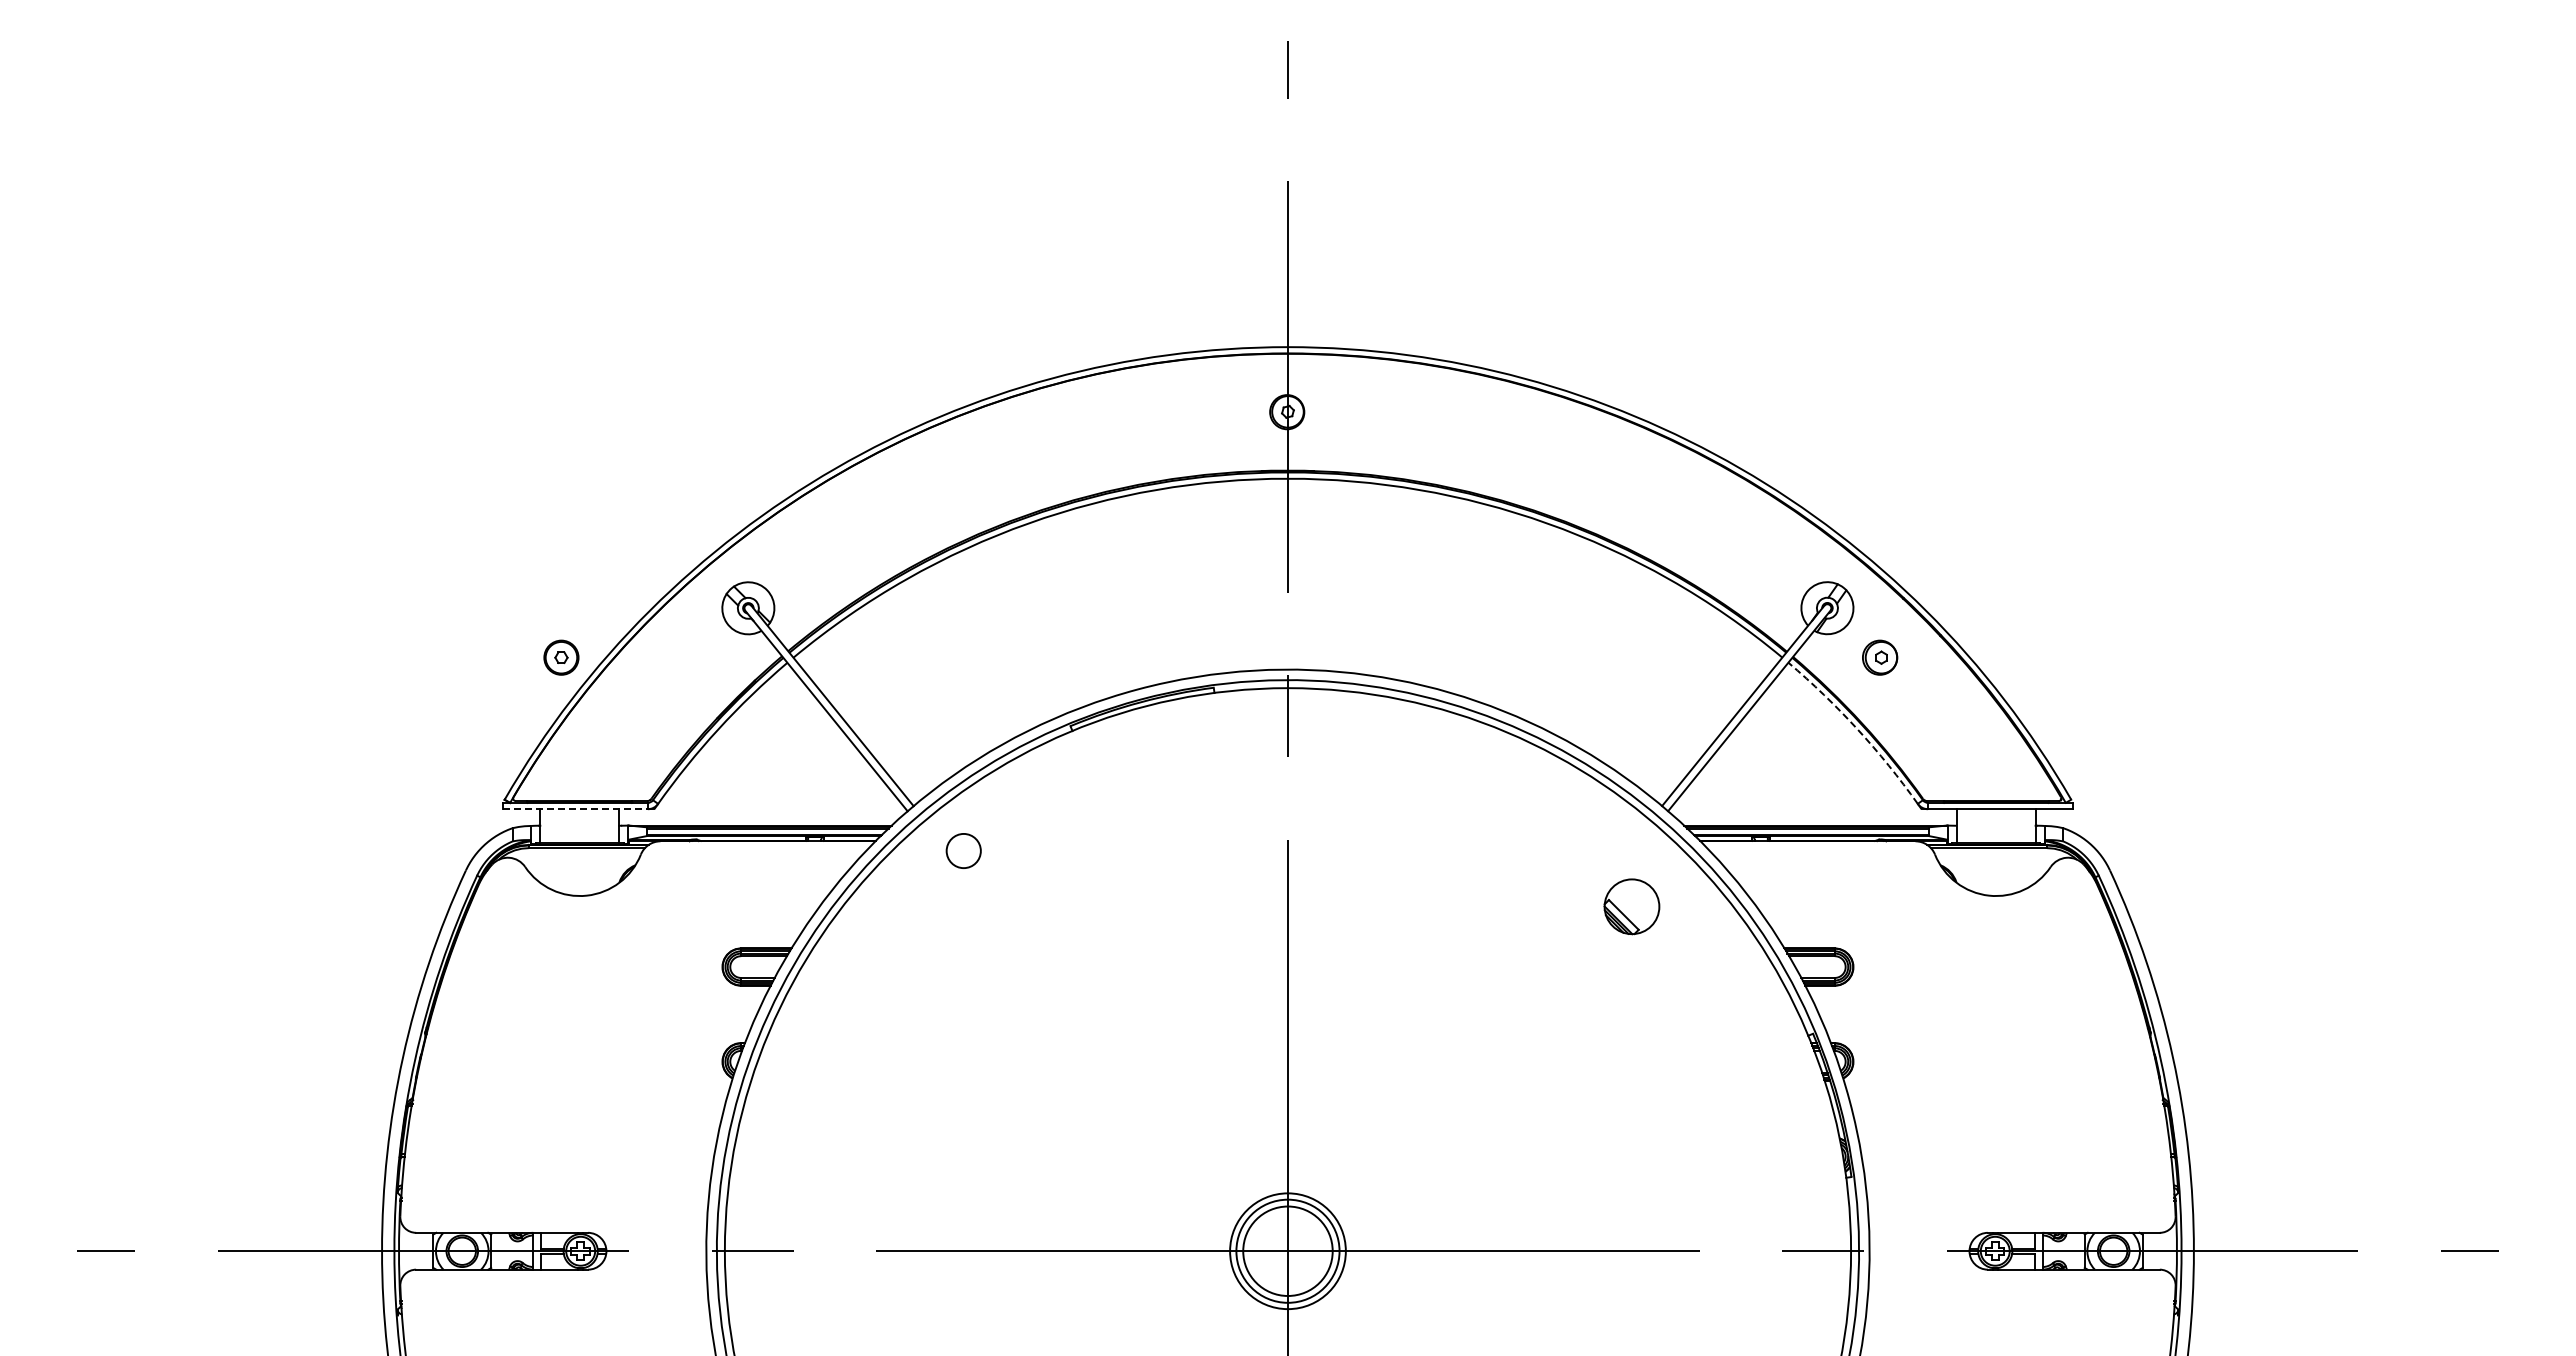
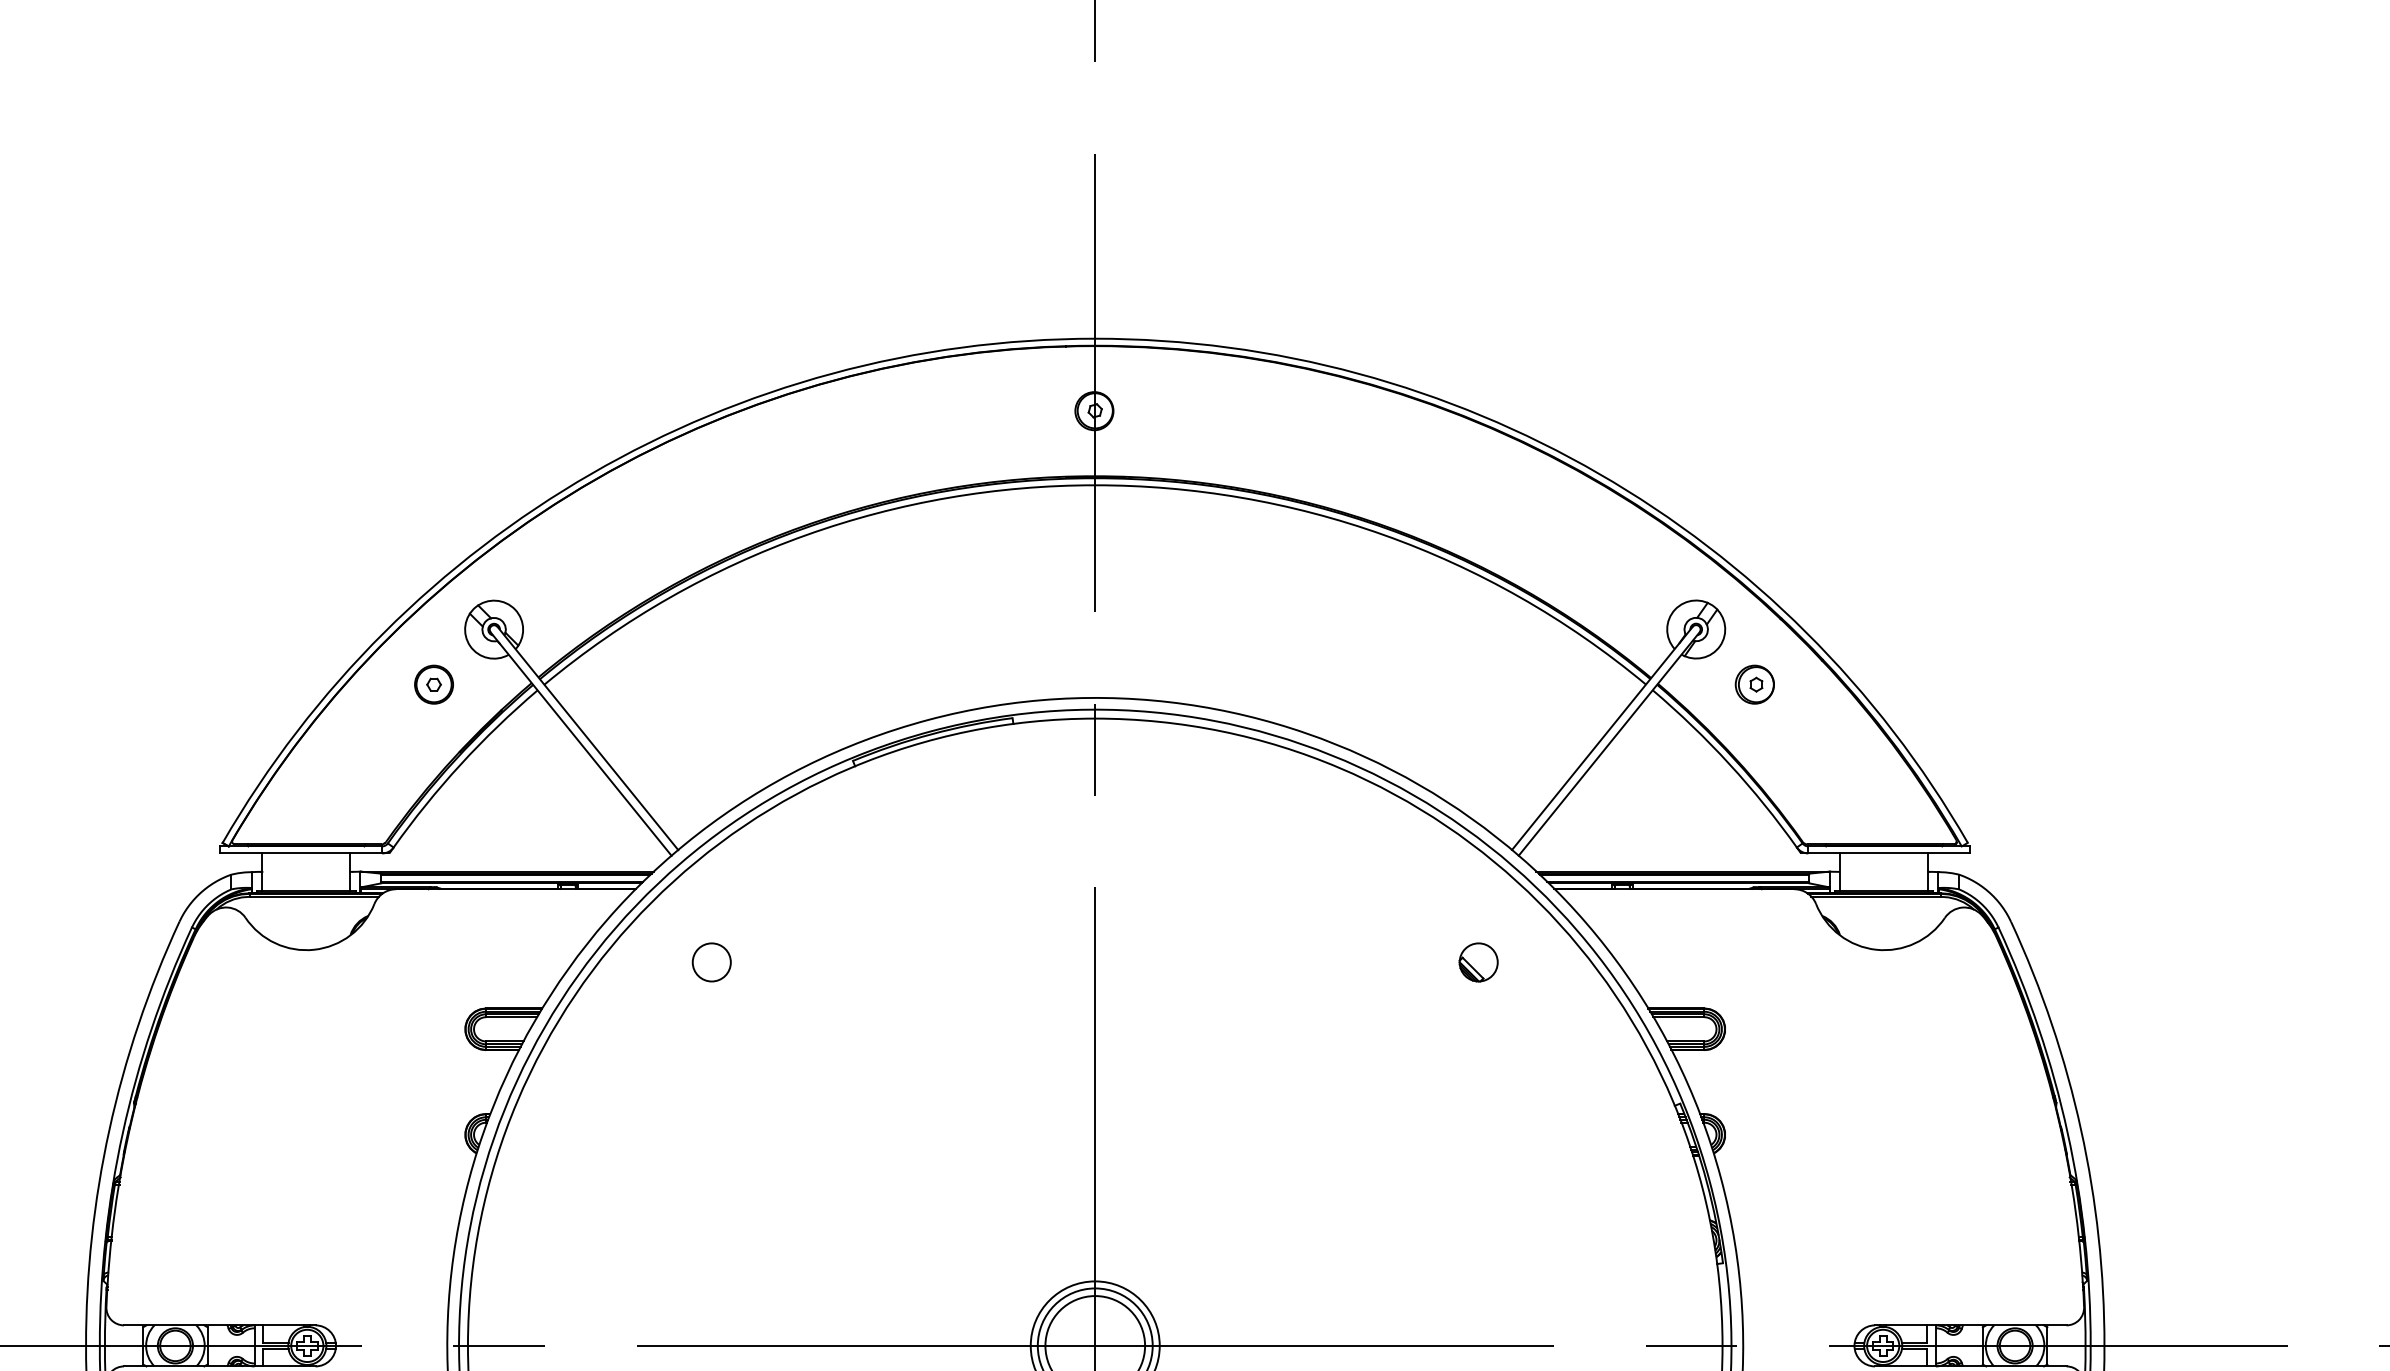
part: (561, 657) -> (434, 684), moved
arc: (1857, 729) -> (1729, 764), dashed -> solid
line: (575, 809) -> (301, 853), dashed -> solid
circle: (963, 850) -> (711, 961), moved
part: (1632, 907) -> (1479, 962), size x0.62

